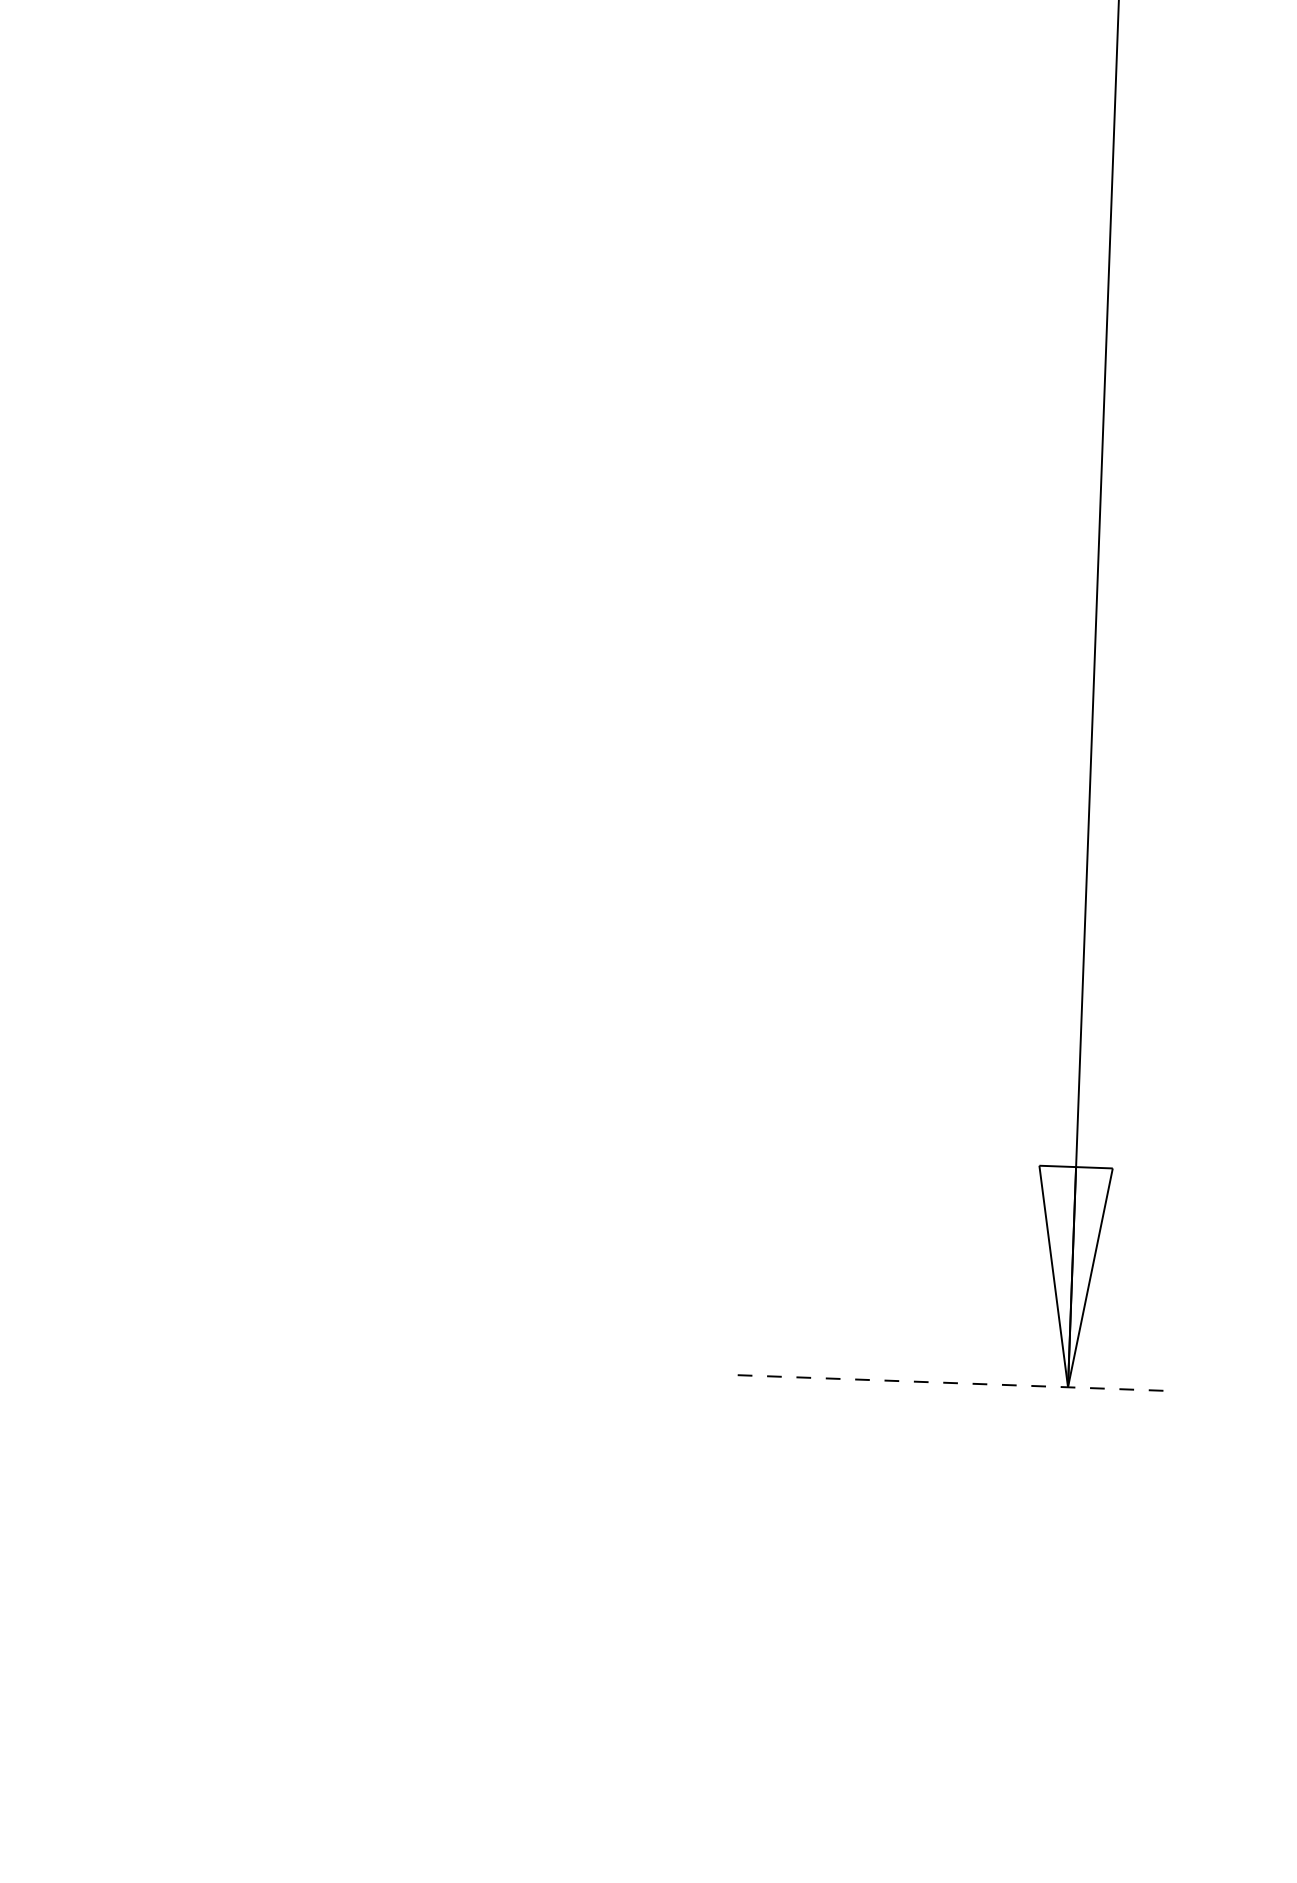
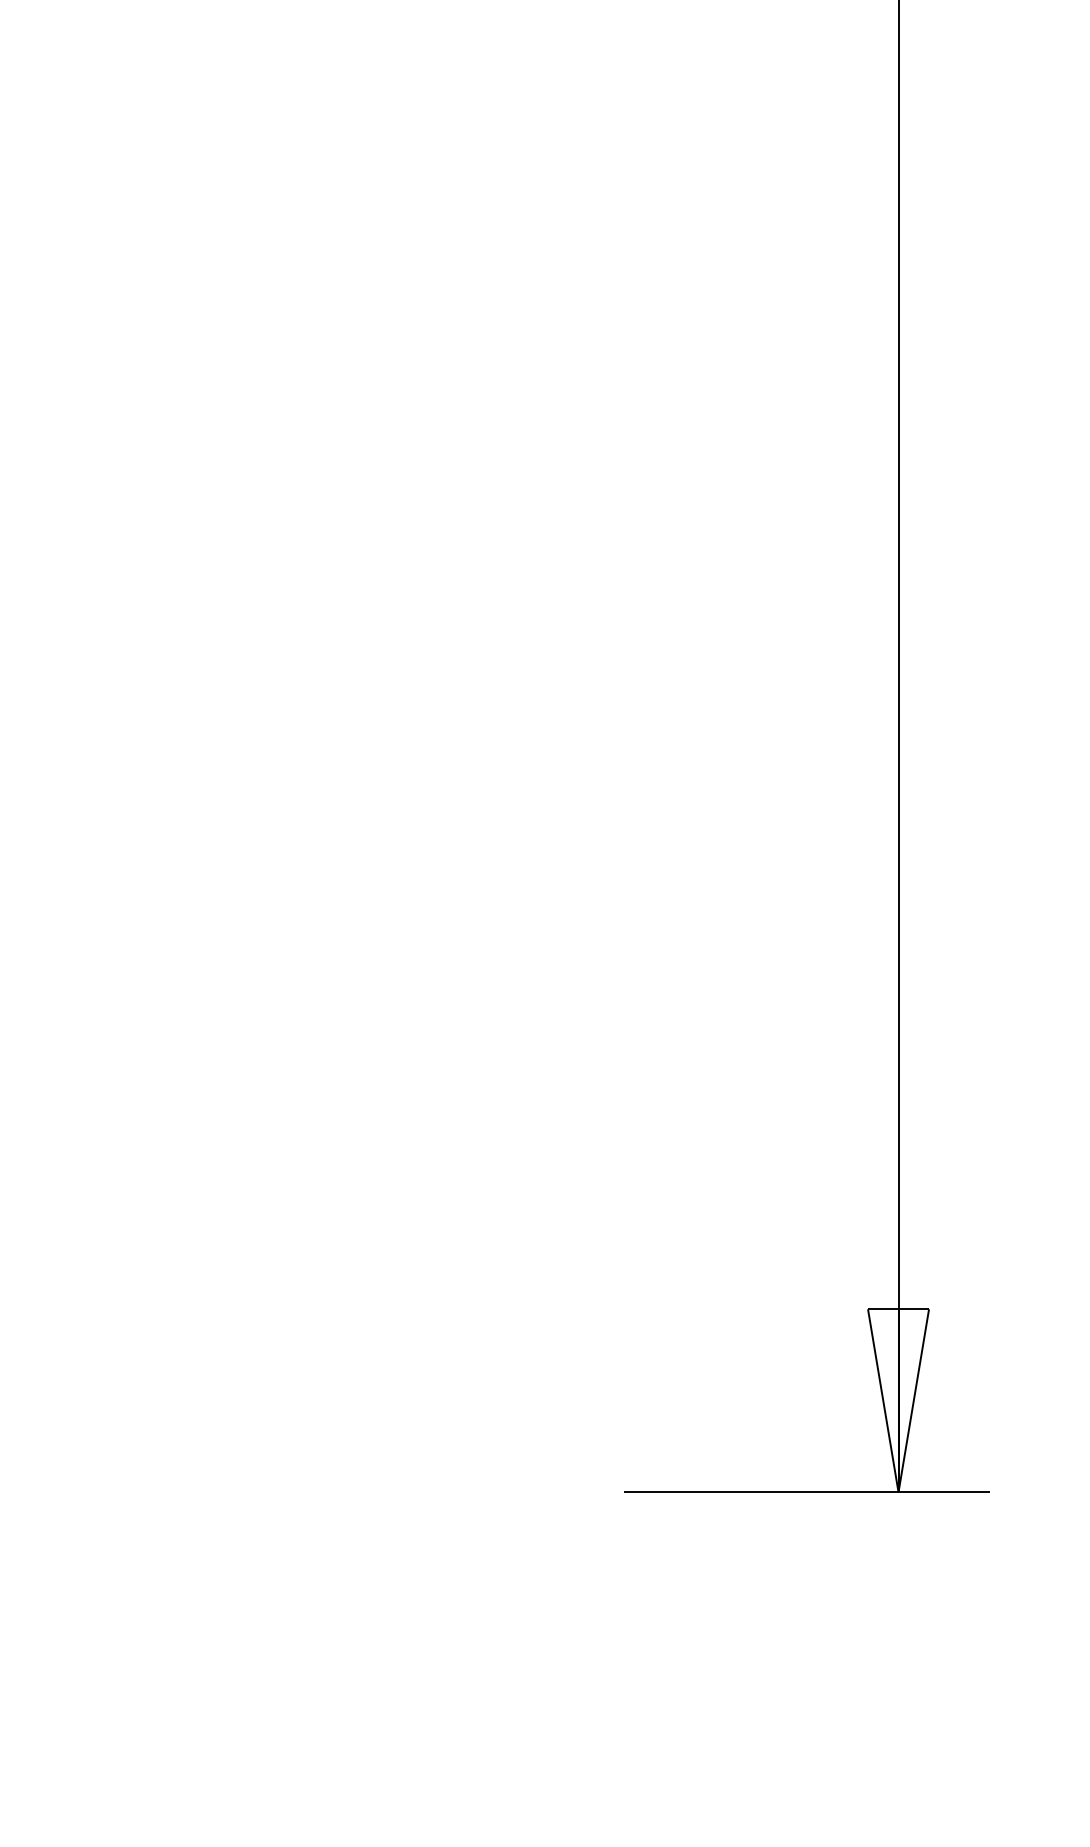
line: (958, 1383) -> (807, 1492), dashed -> solid

